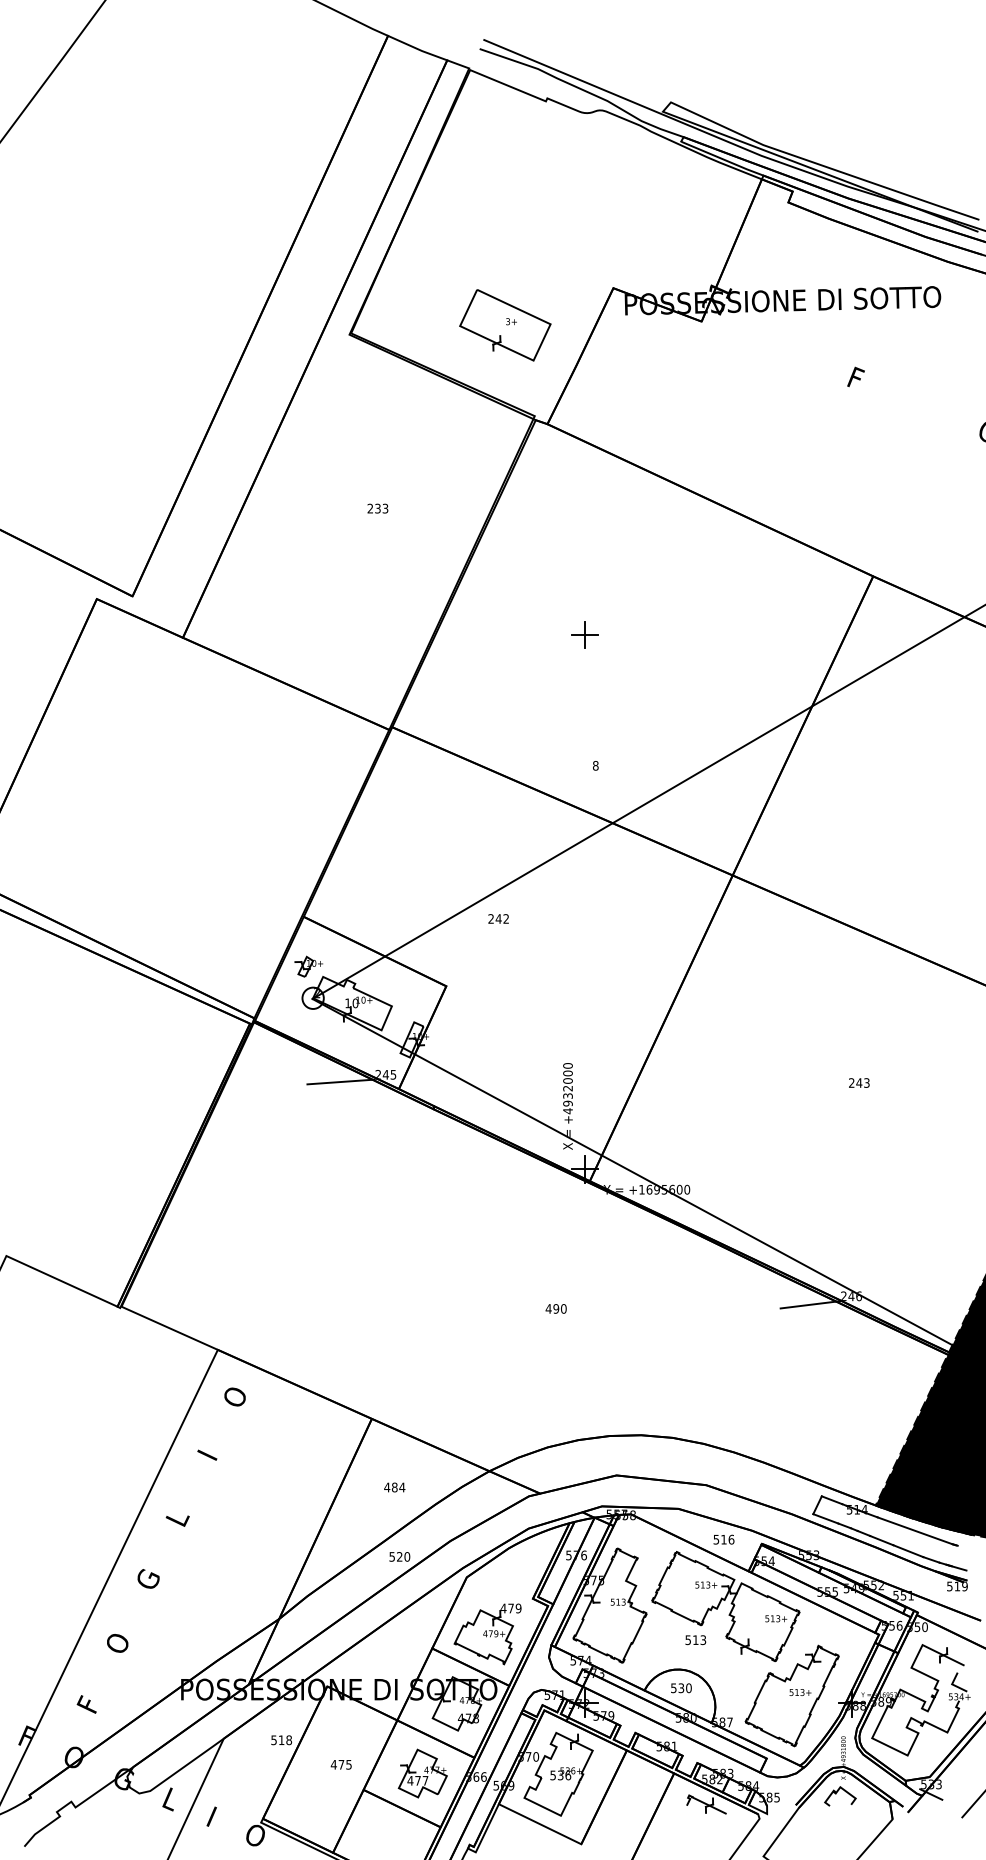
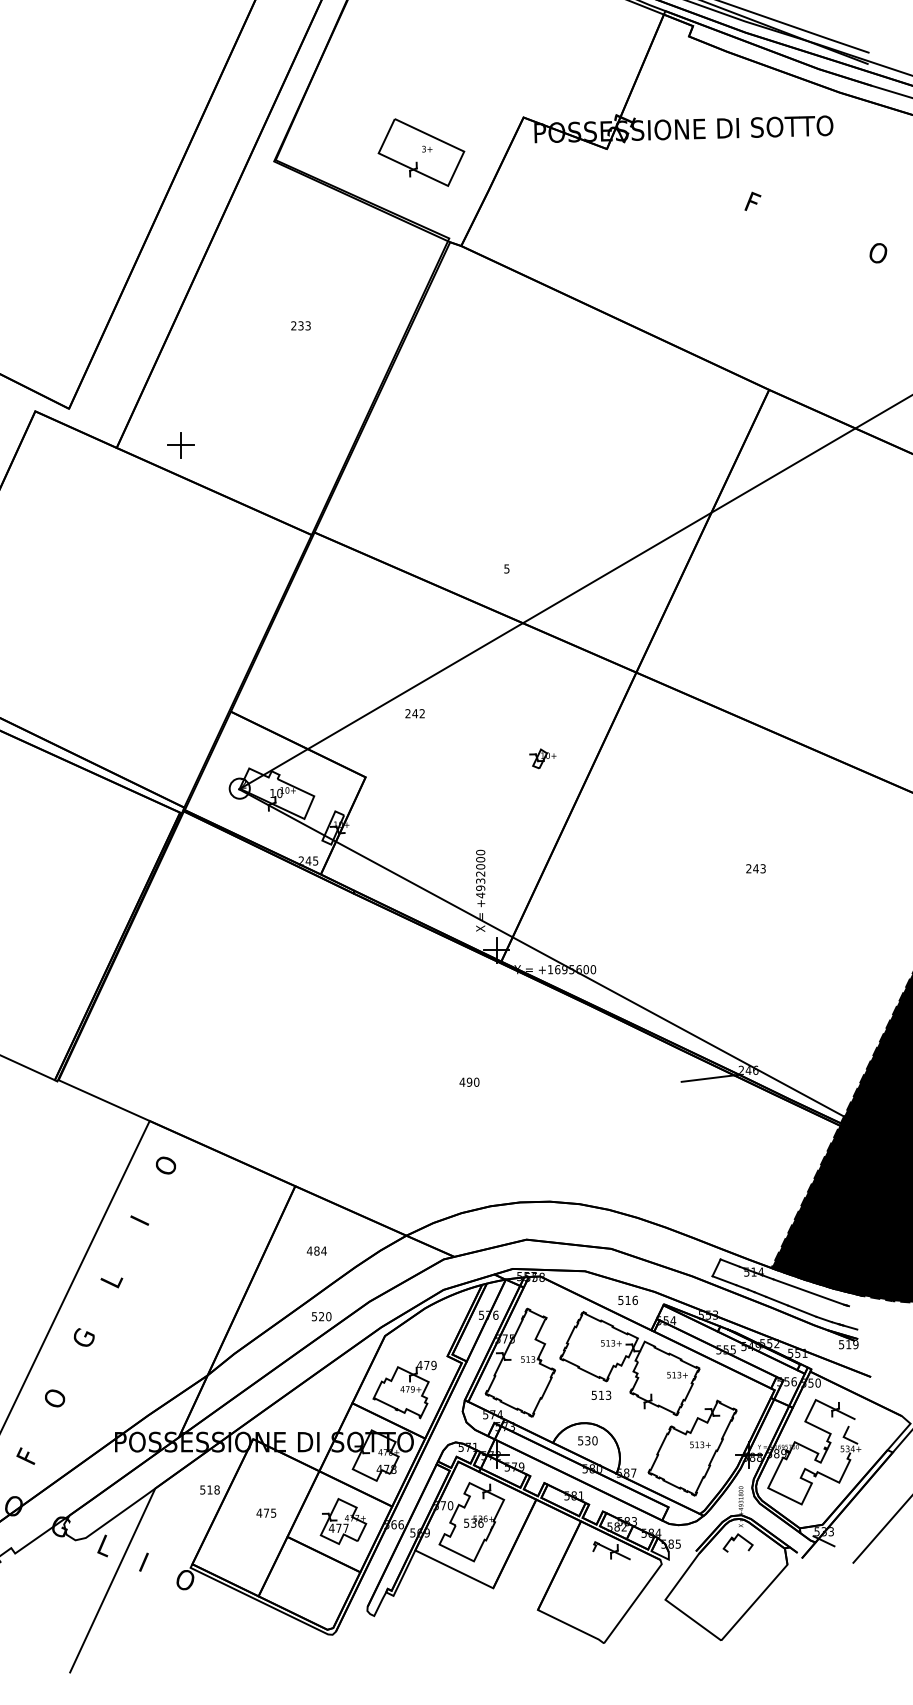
part: (584, 634) -> (180, 444), moved
text: (595, 765) -> (506, 568), 8 -> 5
part: (308, 966) -> (542, 758), moved
line: (340, 1081) -> (265, 867), removed

